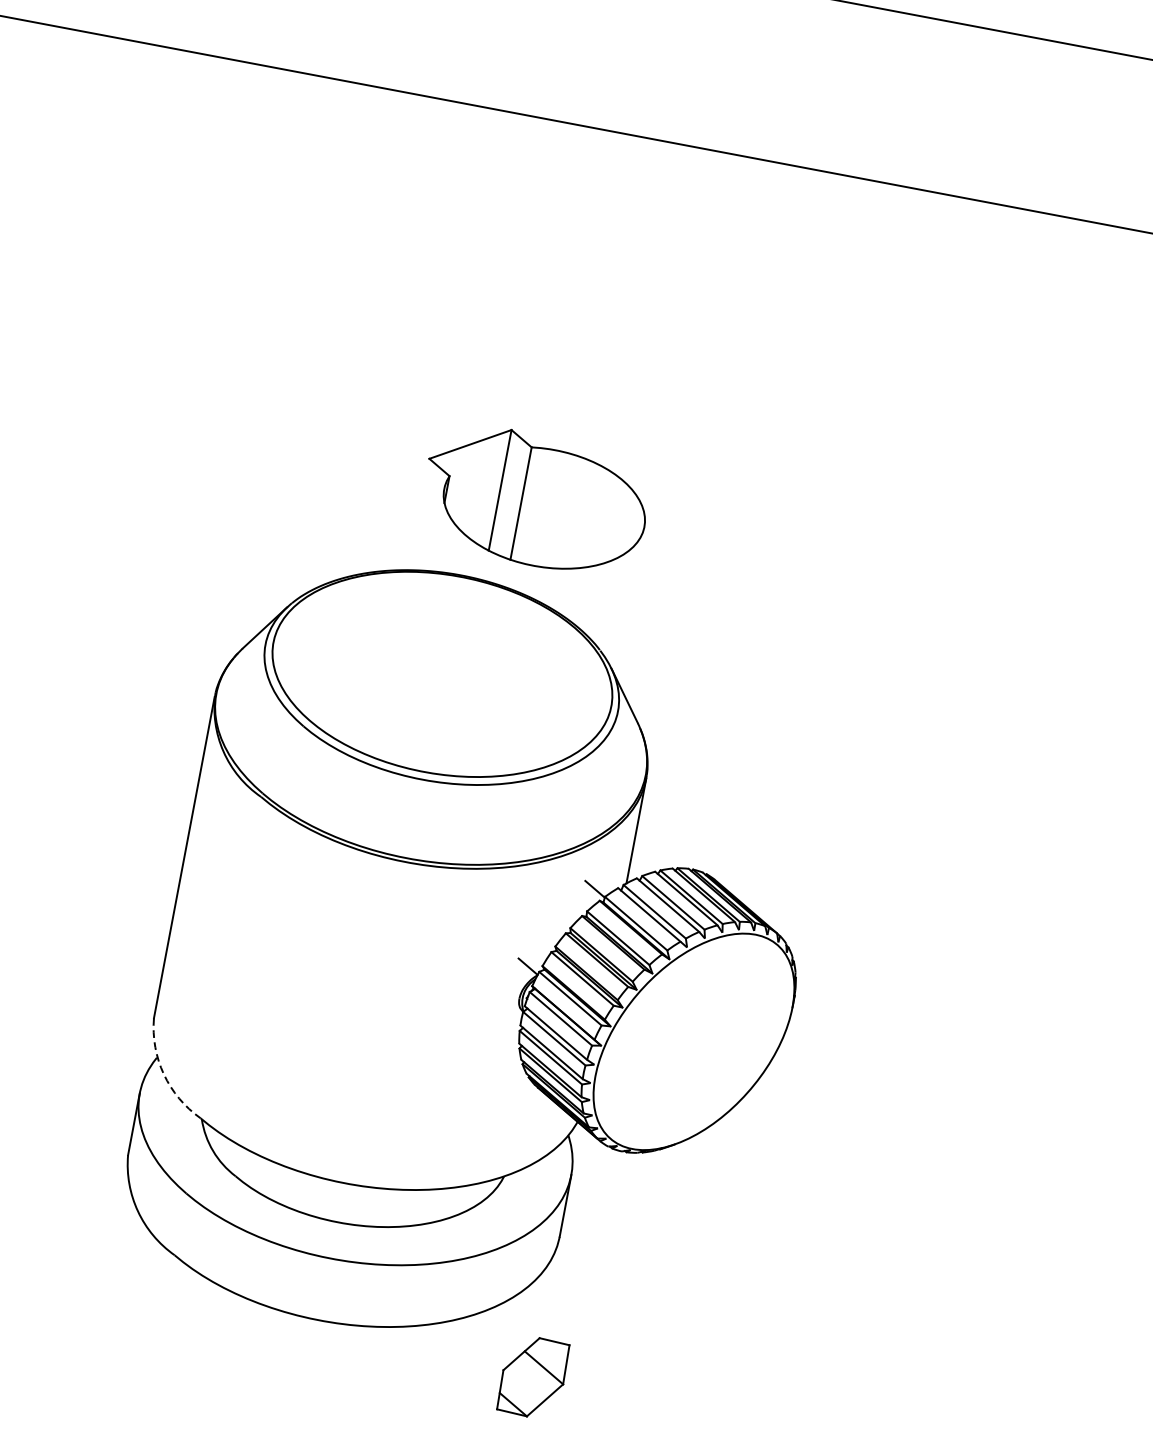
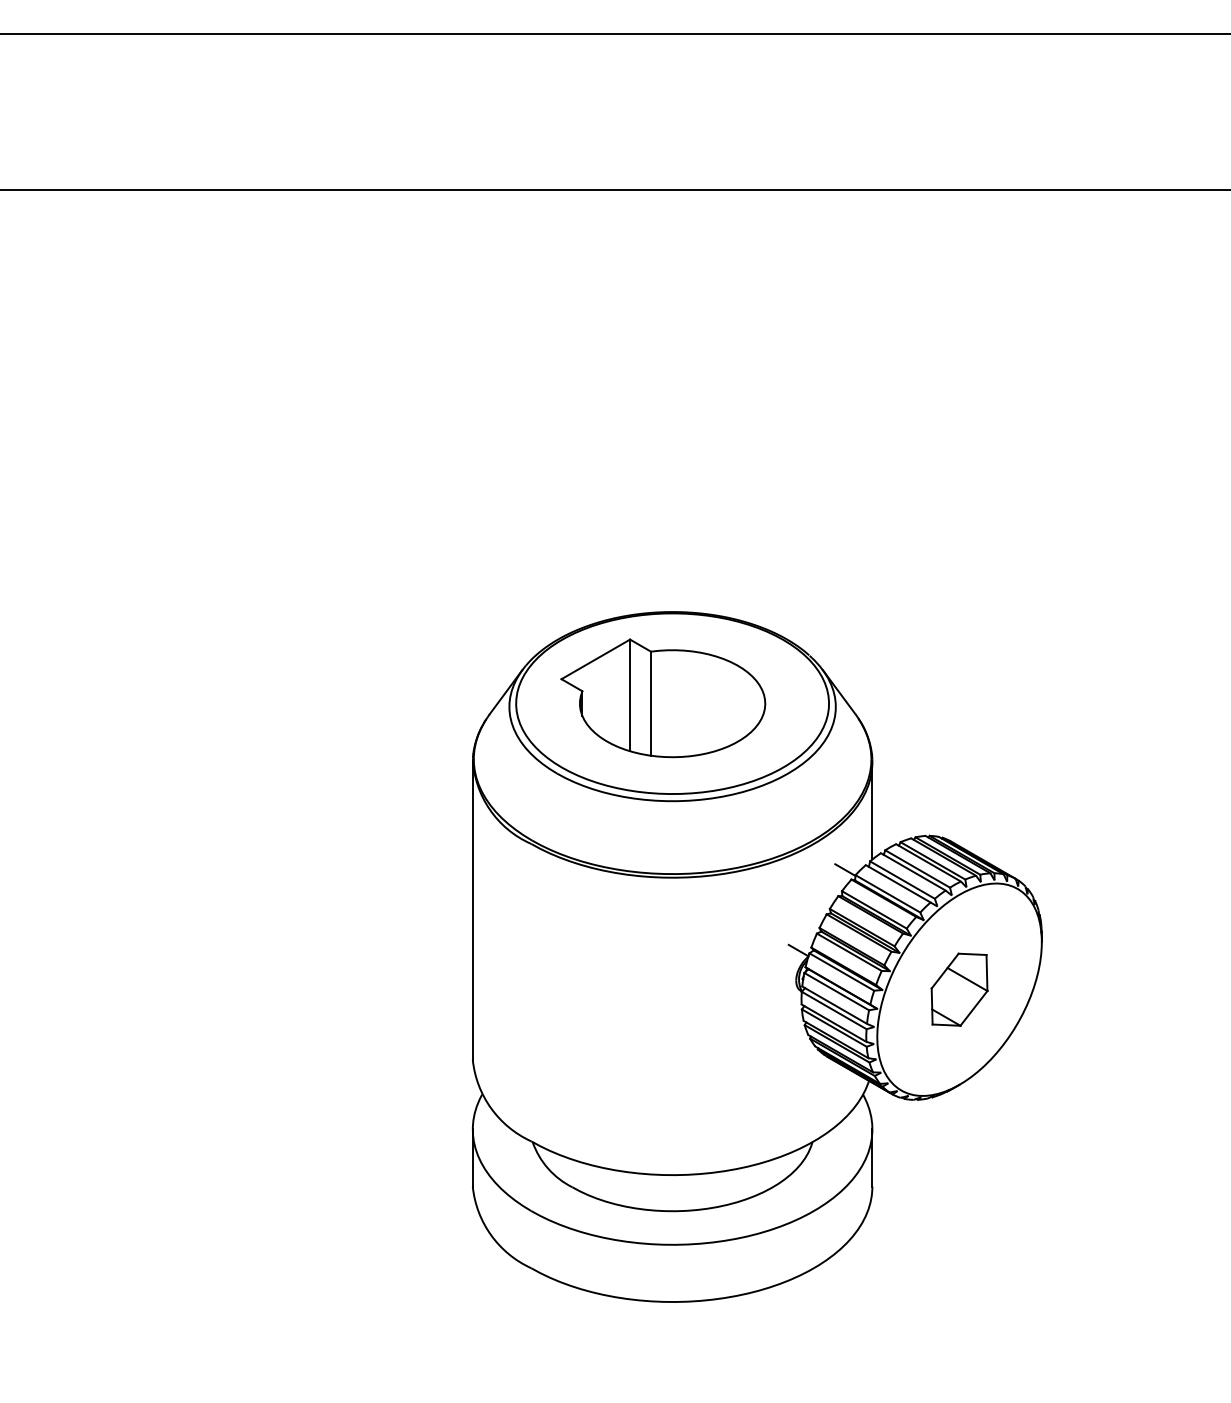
part: (535, 500) -> (663, 698), moved
arc: (164, 1074) -> (491, 1108), dashed -> solid
part: (533, 1376) -> (959, 989), moved

